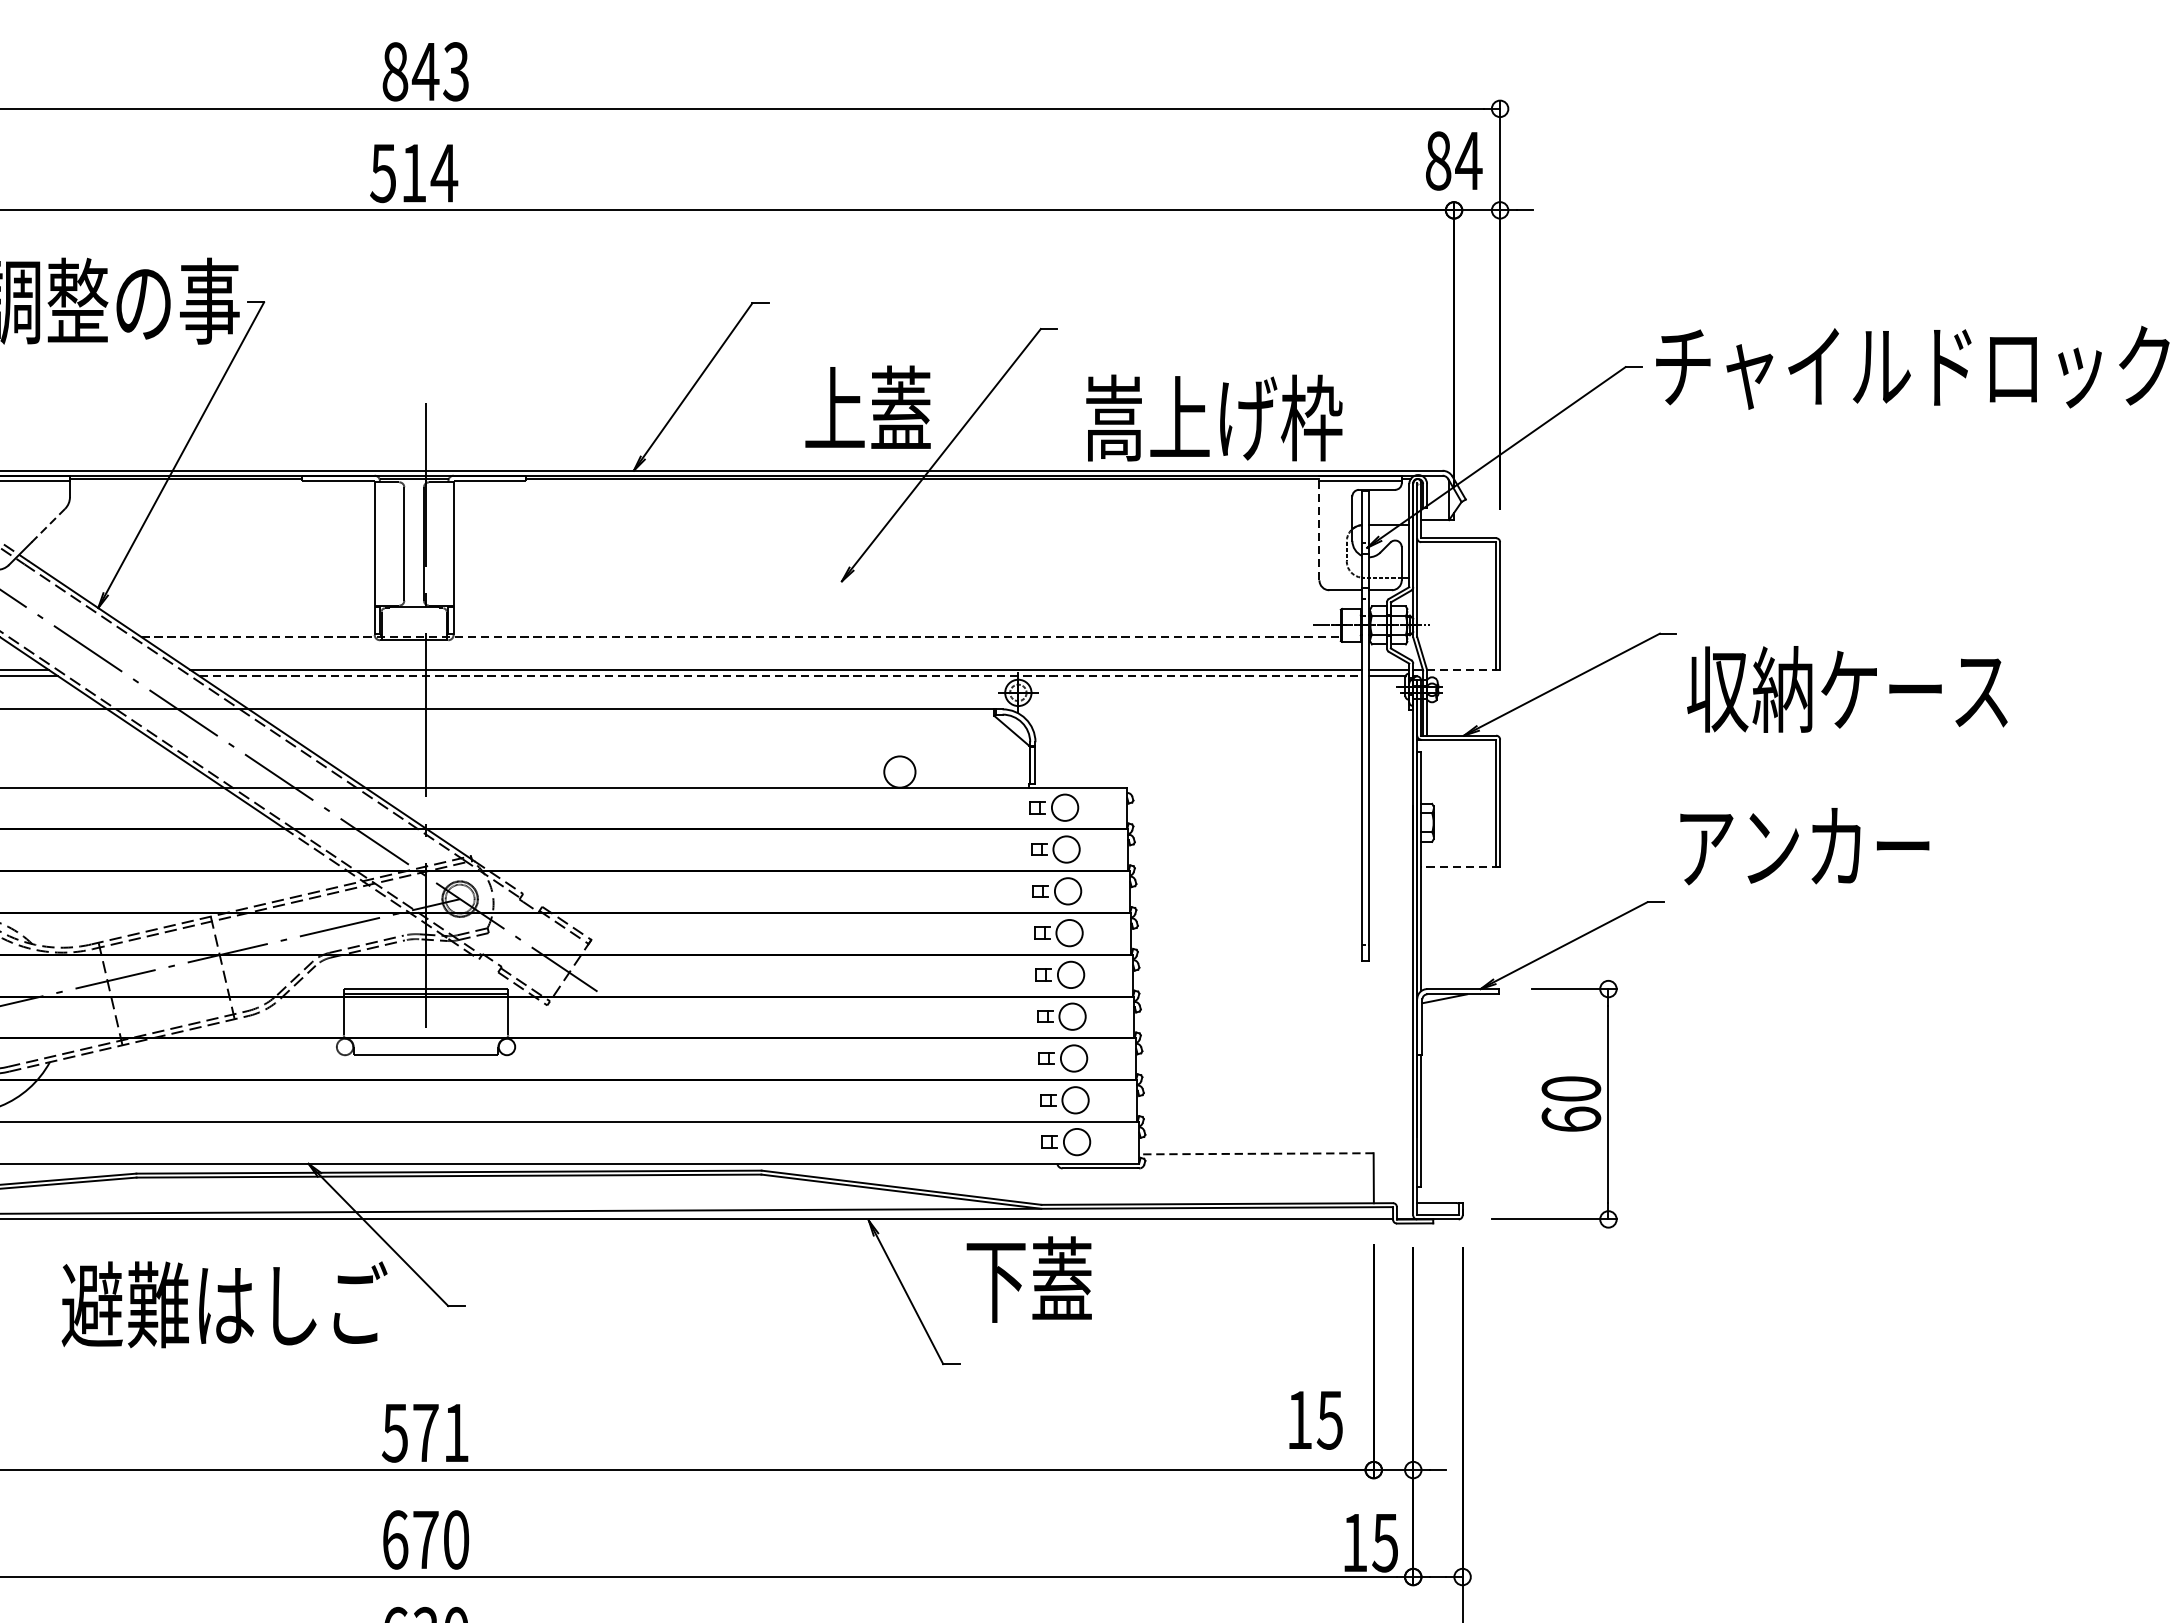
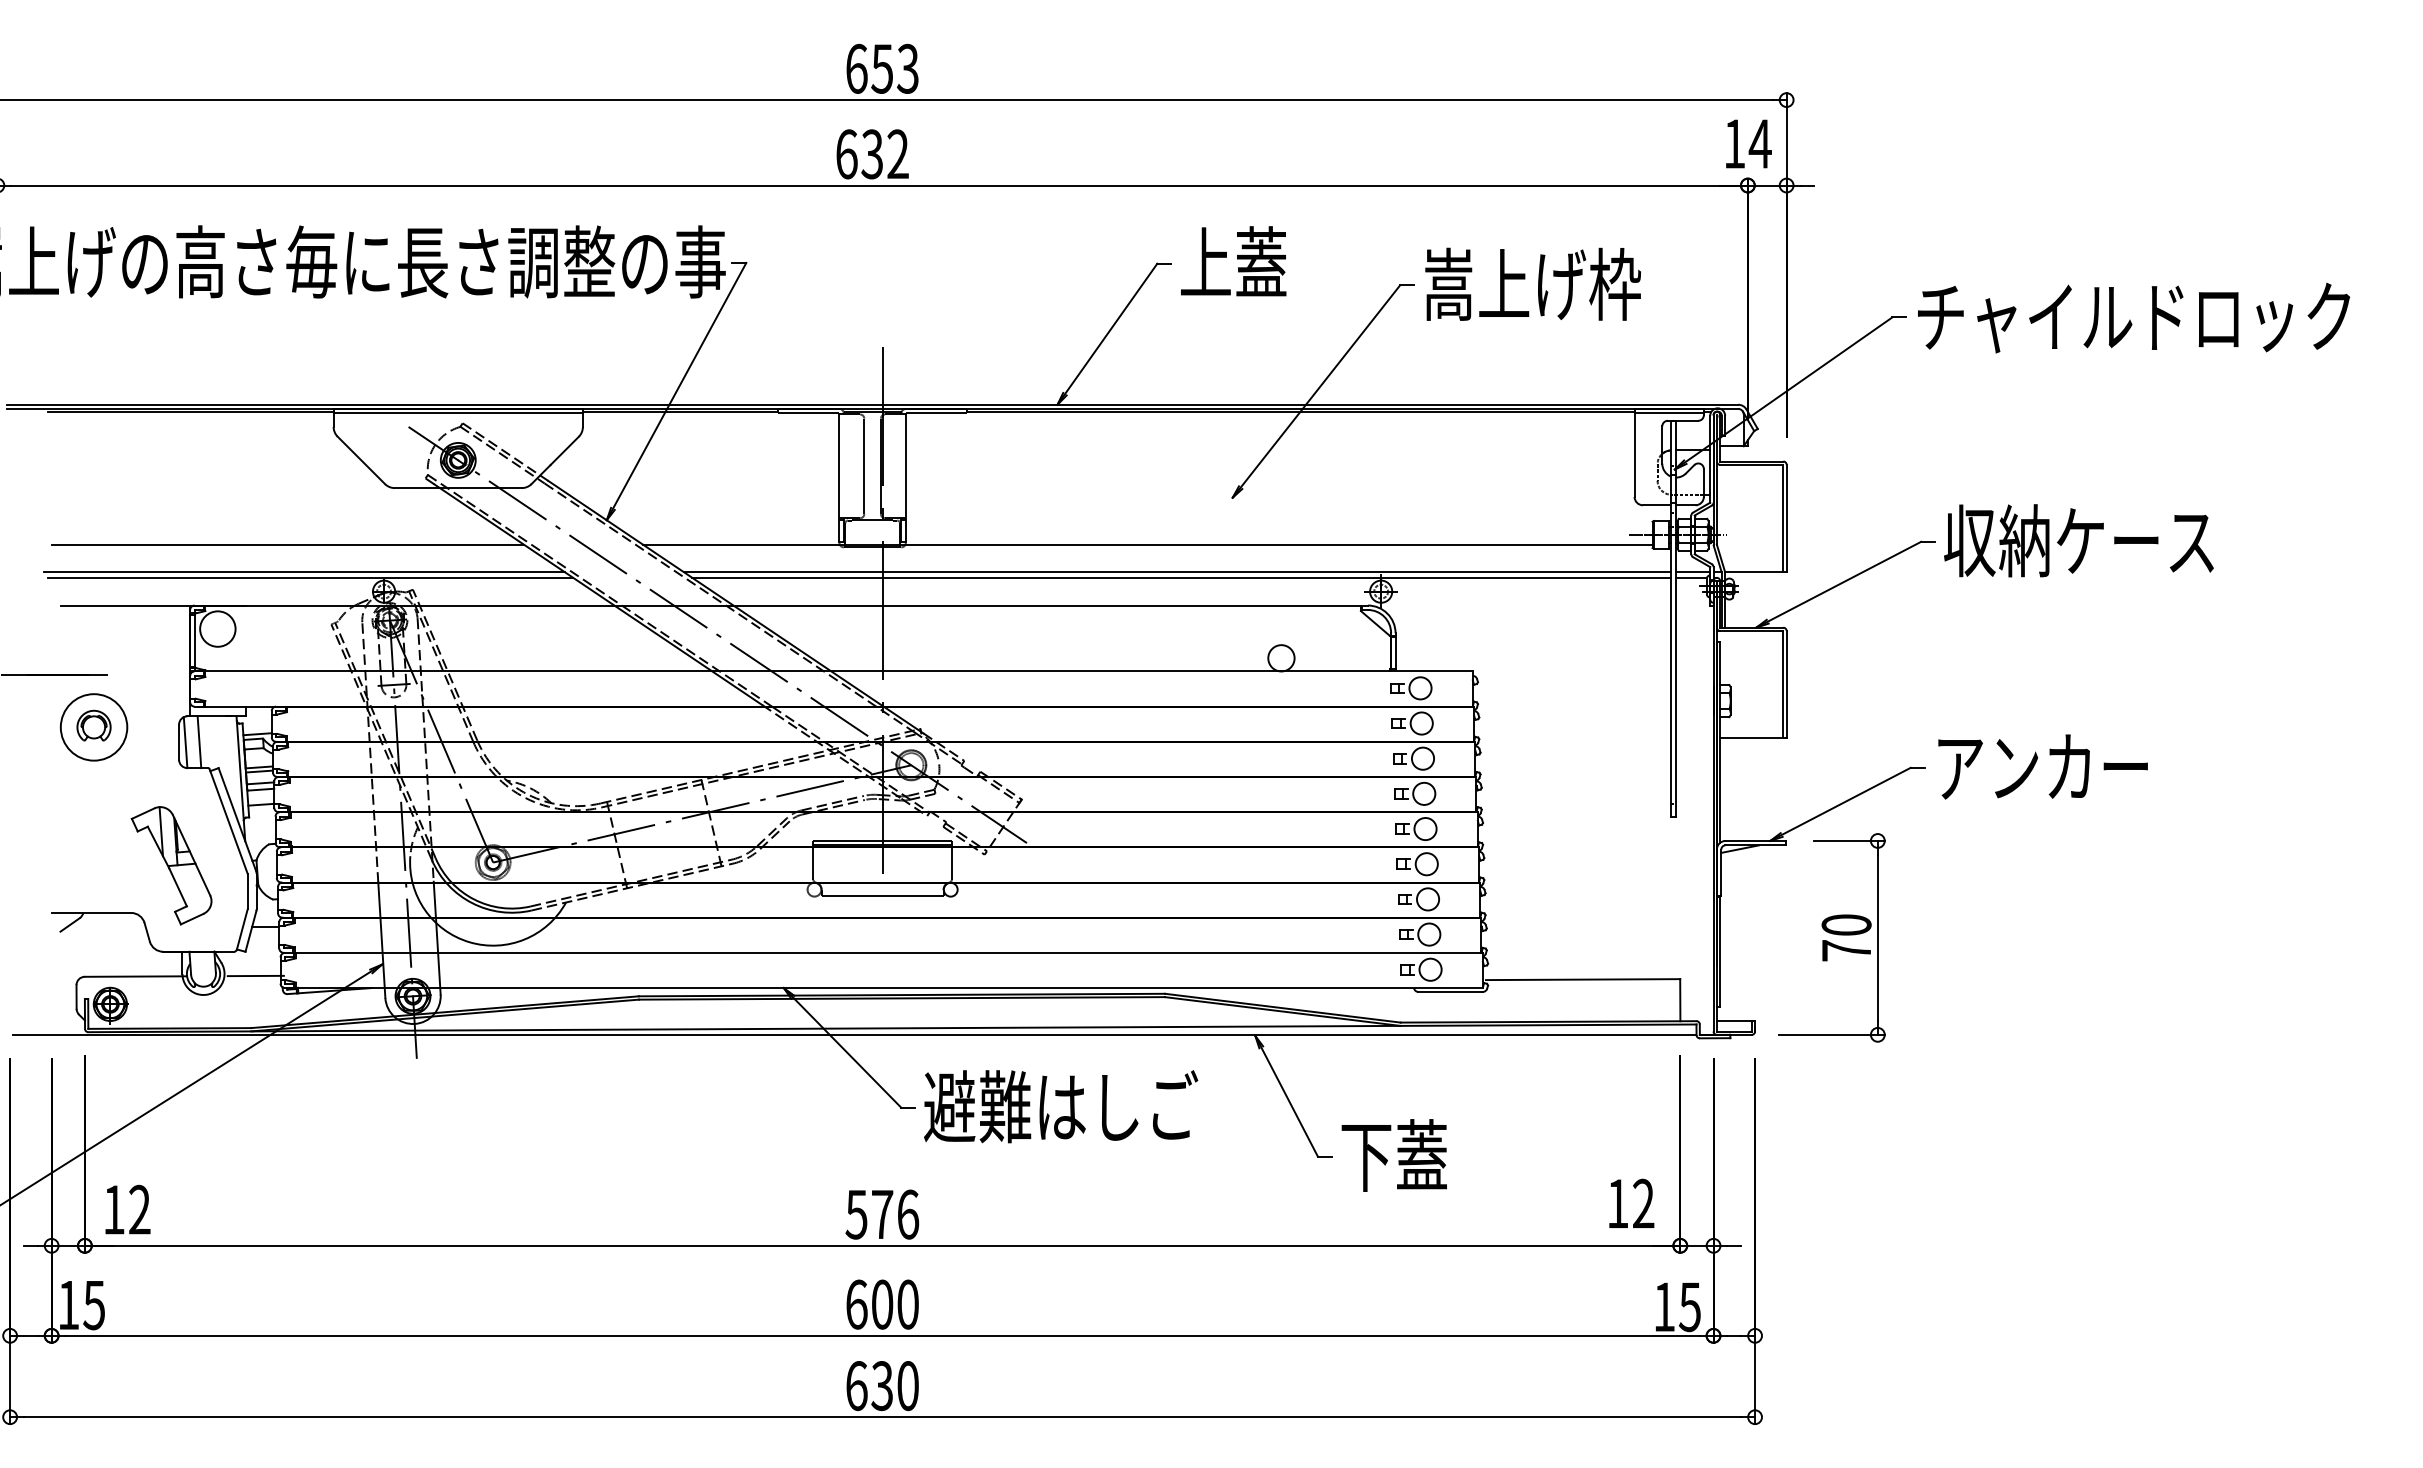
text: (410, 71) -> (869, 68), 843 -> 653
text: (1438, 160) -> (1734, 143), 84 -> 14
text: (414, 173) -> (872, 154), 514 -> 632
text: (867, 407) -> (1233, 261), moved
text: (1213, 417) -> (1532, 283), moved
line: (48, 526) -> (564, 451), dashed -> solid
line: (1319, 527) -> (1634, 452), dashed -> solid
line: (740, 636) -> (1147, 544), dashed -> solid
line: (1463, 670) -> (1755, 572), dashed -> solid
line: (781, 676) -> (1181, 577), dashed -> solid
text: (1846, 689) -> (2078, 540), moved
text: (1804, 845) -> (2042, 766), moved
line: (1459, 867) -> (1752, 738), dashed -> solid
text: (1571, 1119) -> (1846, 950), 60 -> 70
line: (1257, 1153) -> (1582, 979), dashed -> solid
text: (1028, 1279) -> (1393, 1155), moved
text: (225, 1304) -> (1061, 1106), moved
text: (1330, 1419) -> (1643, 1203), 15 -> 12
text: (456, 1432) -> (908, 1214), 571 -> 576
text: (425, 1539) -> (882, 1304), 670 -> 600

